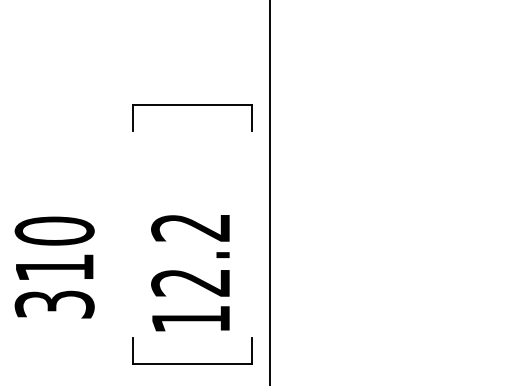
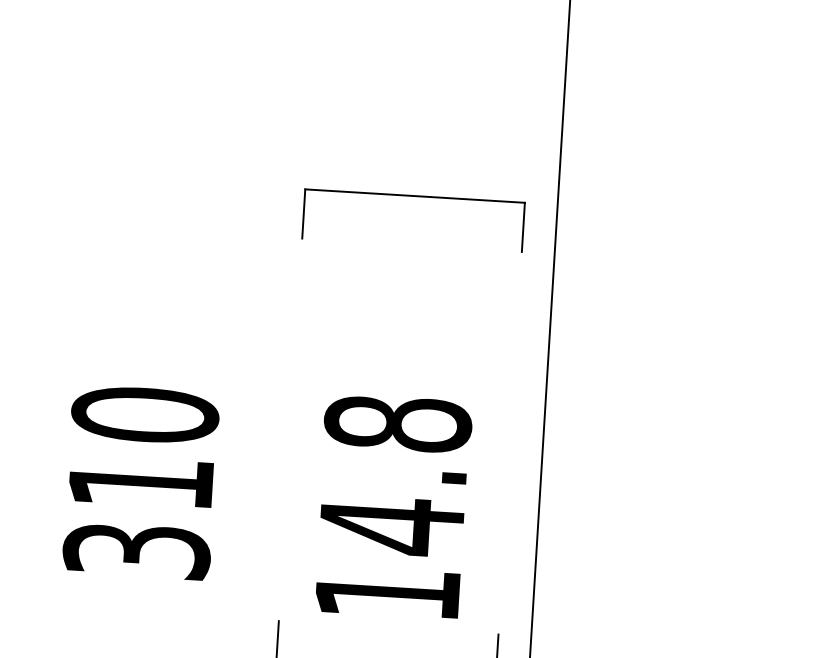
text: (191, 255) -> (395, 475), 12.2 -> 14.8

